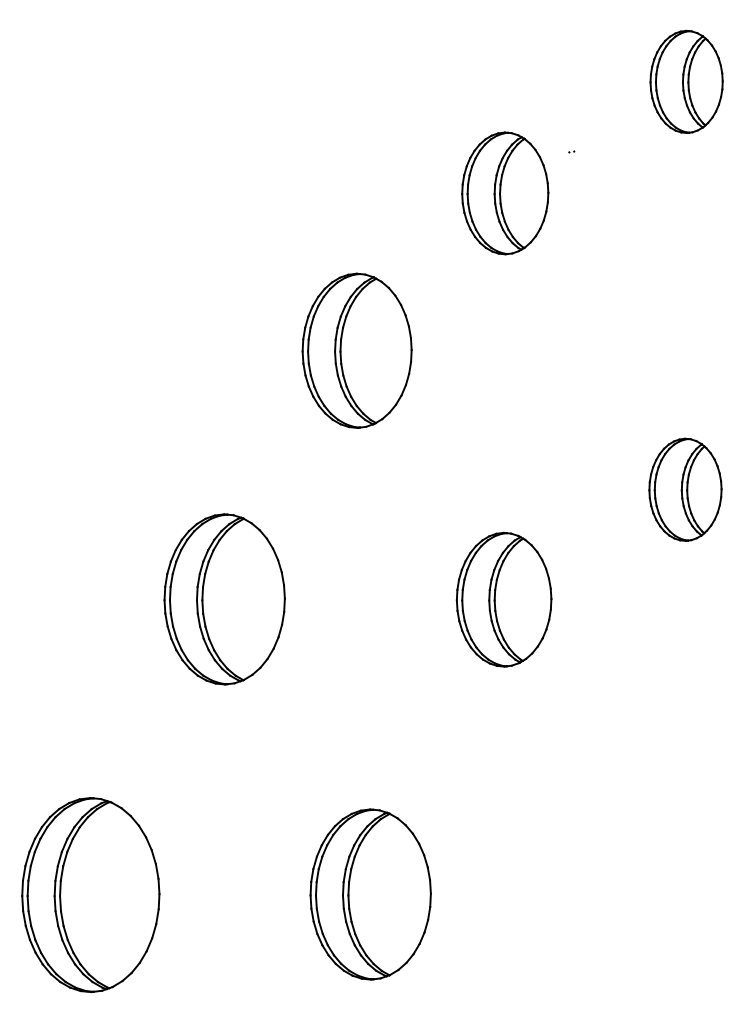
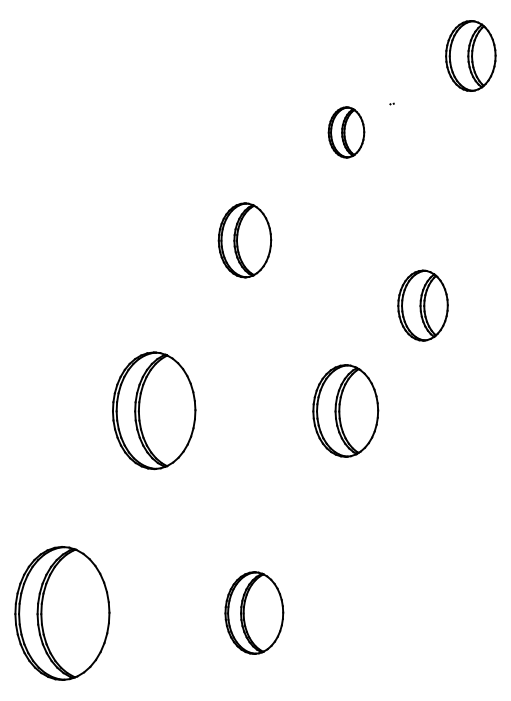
part: (505, 193) -> (346, 132), size x0.6
part: (356, 351) -> (244, 240), size x0.7
part: (684, 489) -> (422, 305), moved
part: (371, 893) -> (254, 612), size x0.7

